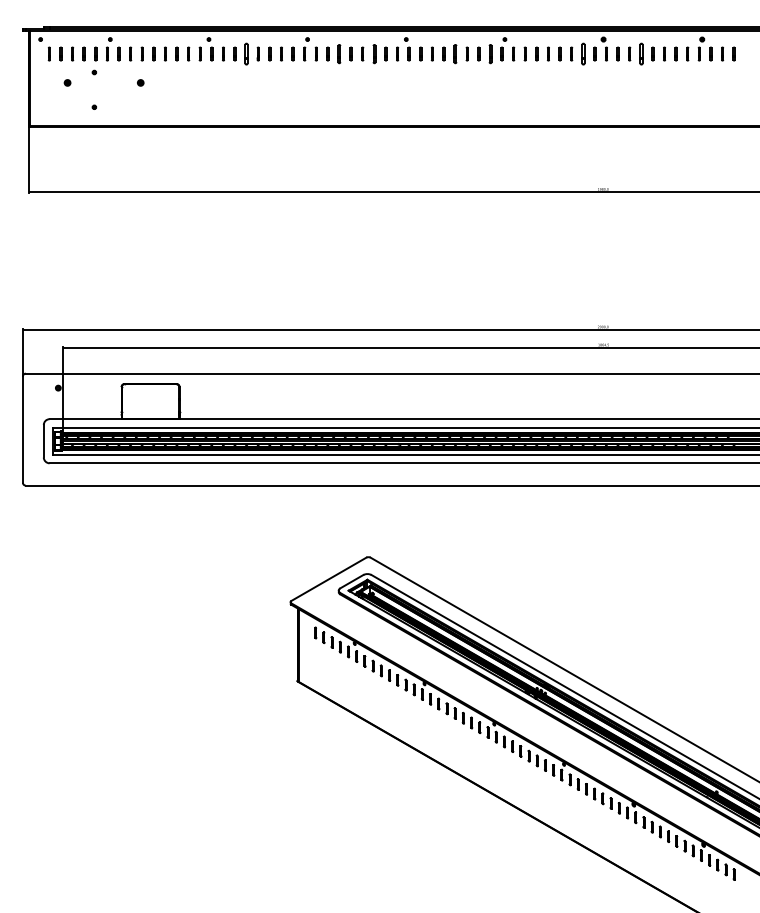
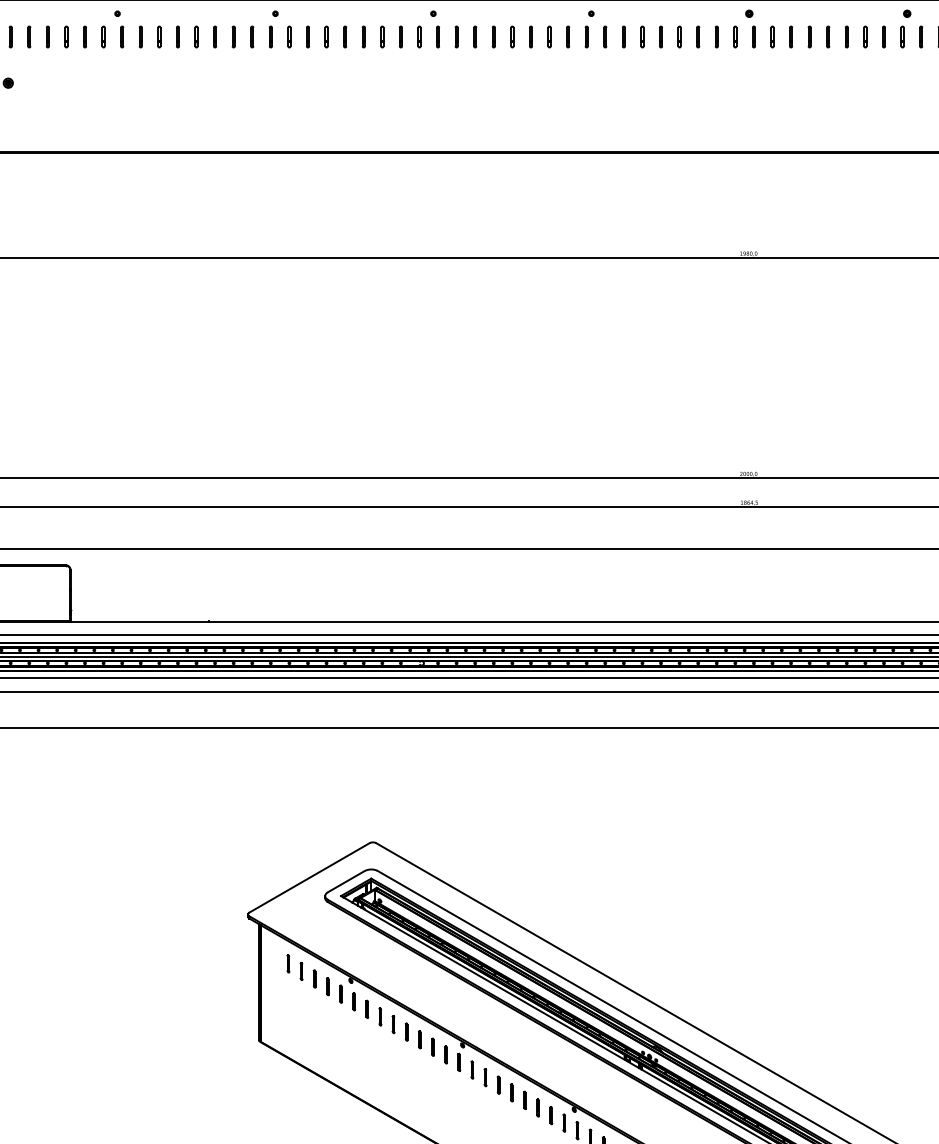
part: (246, 53) -> (177, 36), size x0.62
part: (339, 53) -> (326, 36), size x0.71
part: (373, 53) -> (380, 36), size x0.71
part: (455, 53) -> (512, 36), size x0.71
part: (489, 53) -> (566, 36), size x0.71
part: (582, 53) -> (715, 36), size x0.62
part: (640, 53) -> (808, 36), size x0.62

